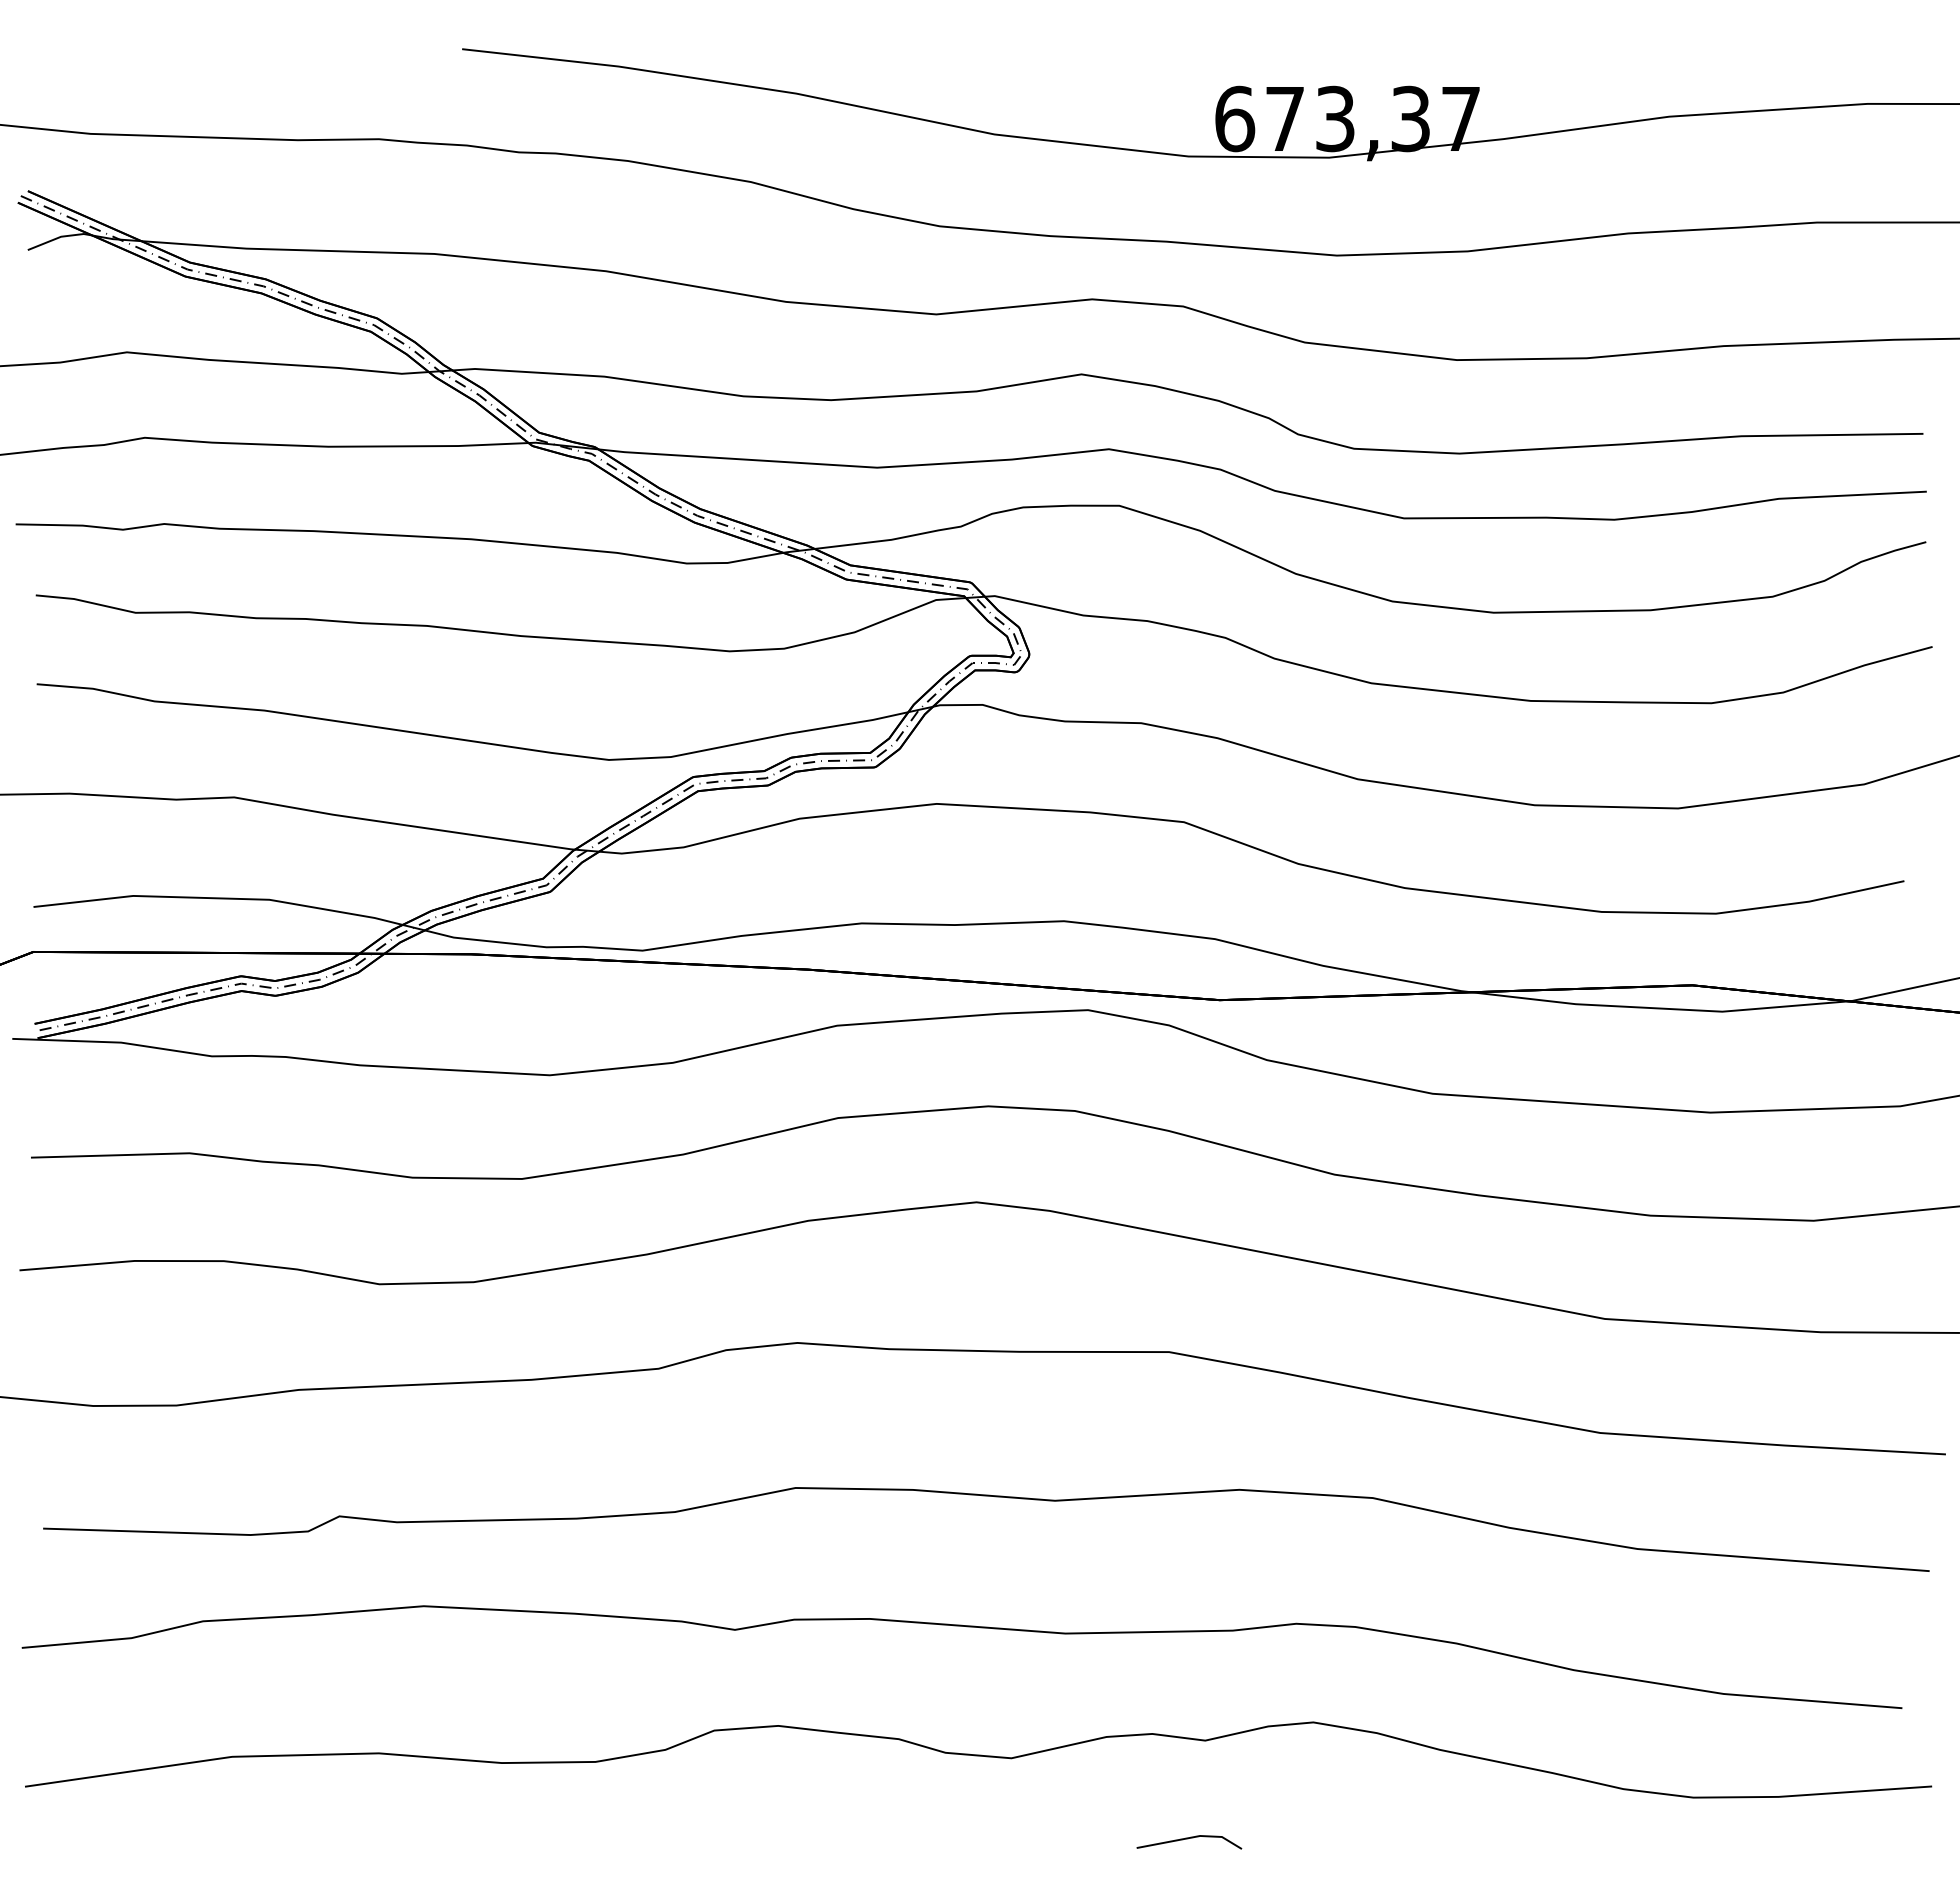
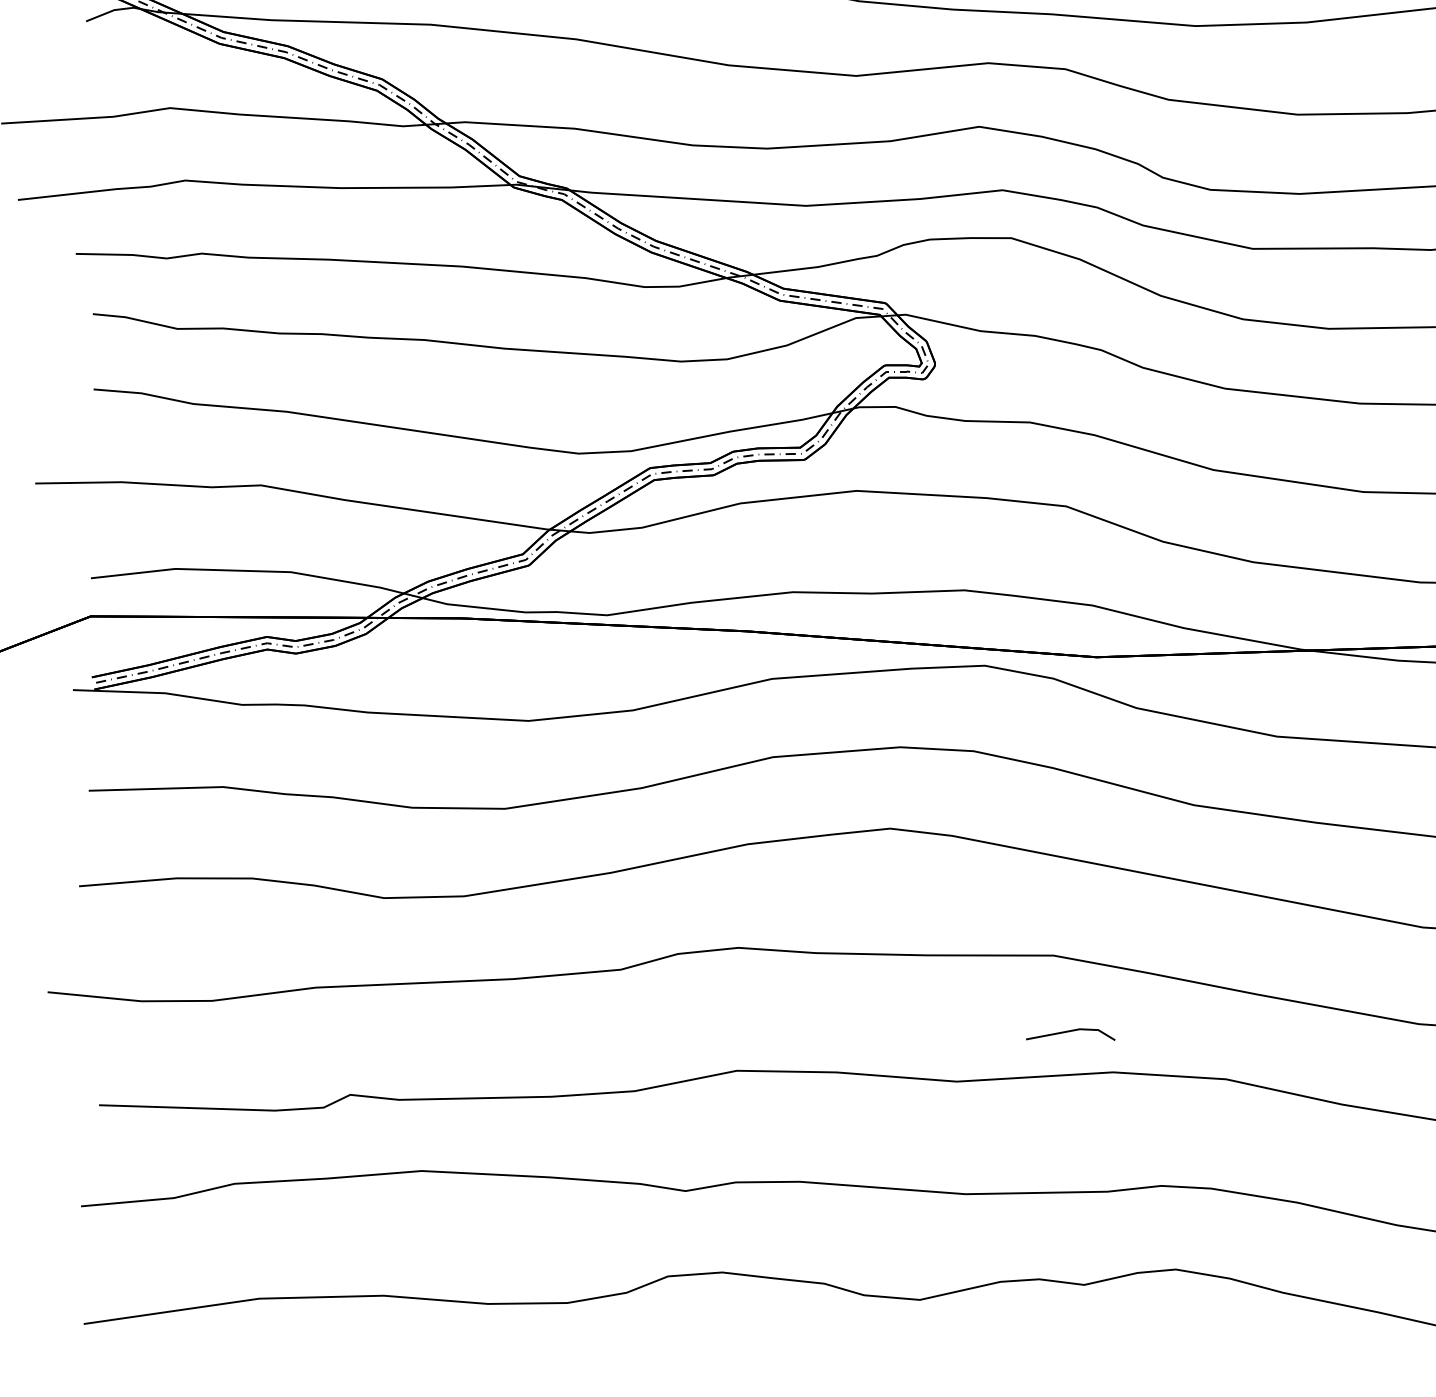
line: (1188, 1839) -> (1069, 1032), moved

